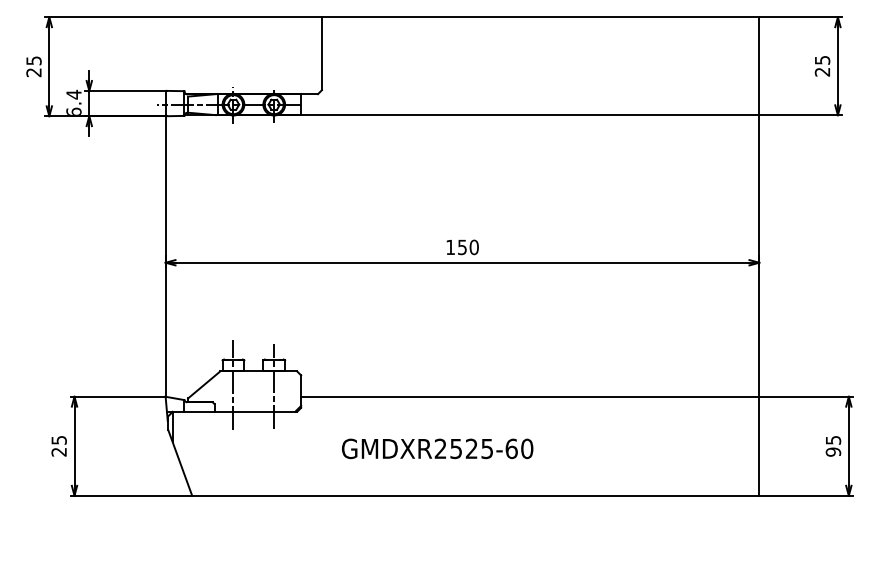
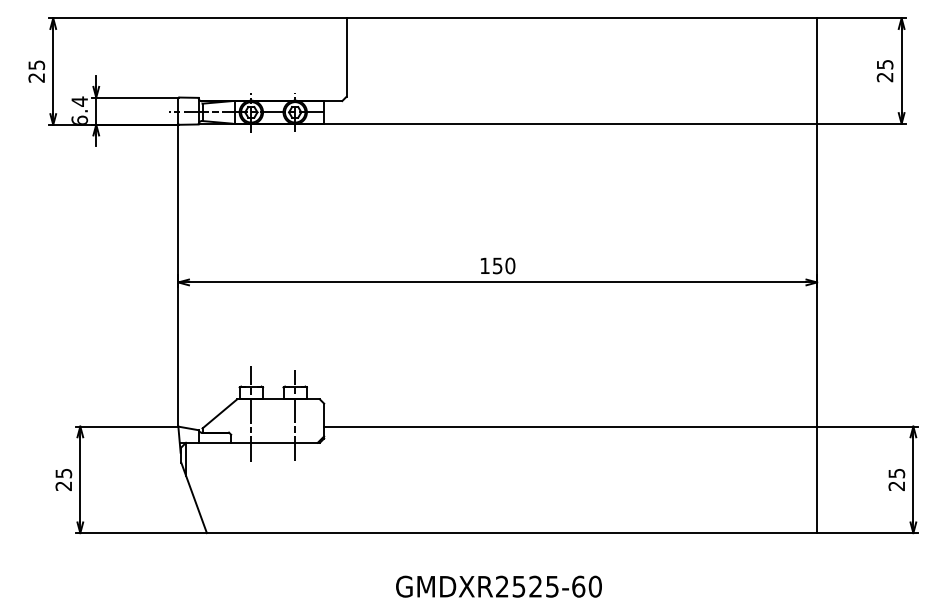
text: (437, 448) -> (498, 586), moved
text: (833, 452) -> (896, 486), 95 -> 25

